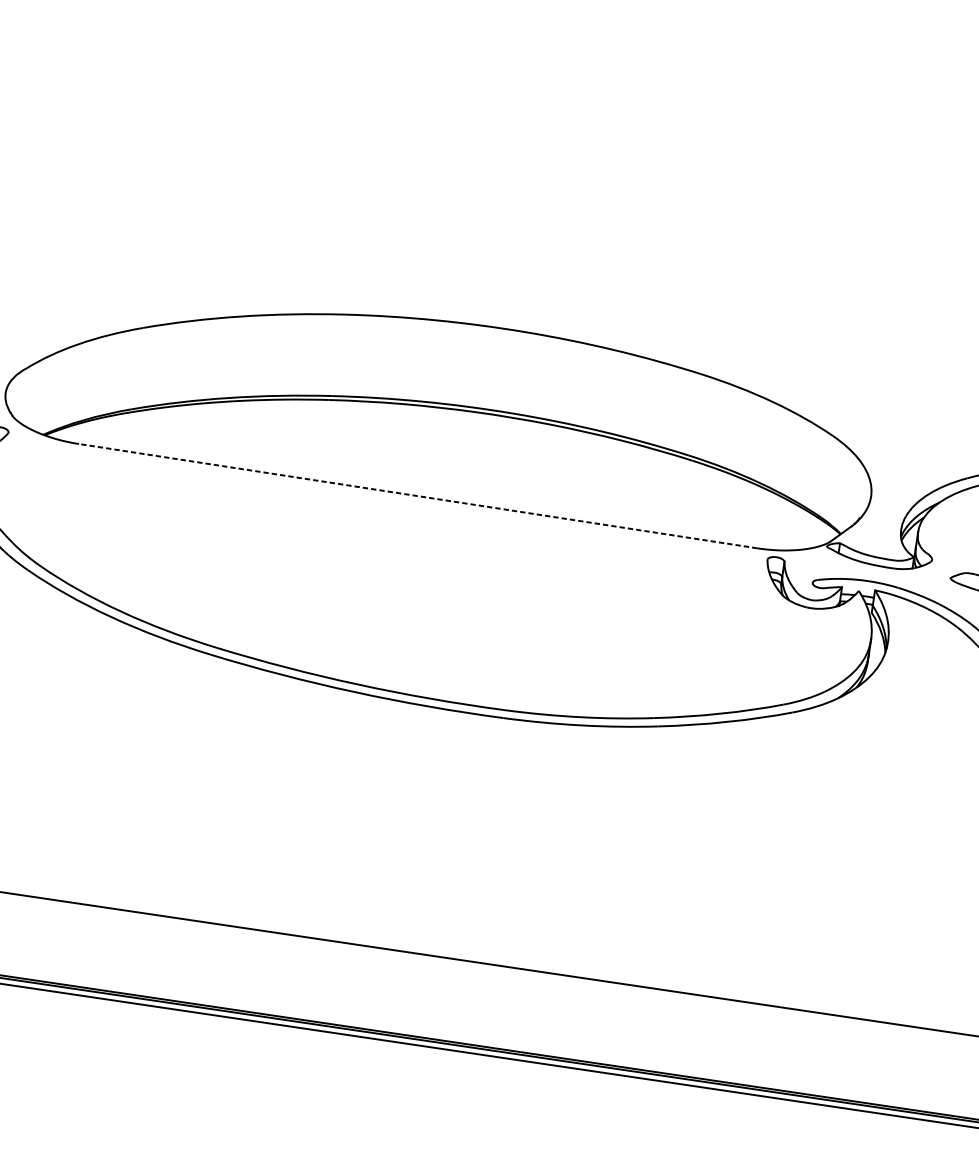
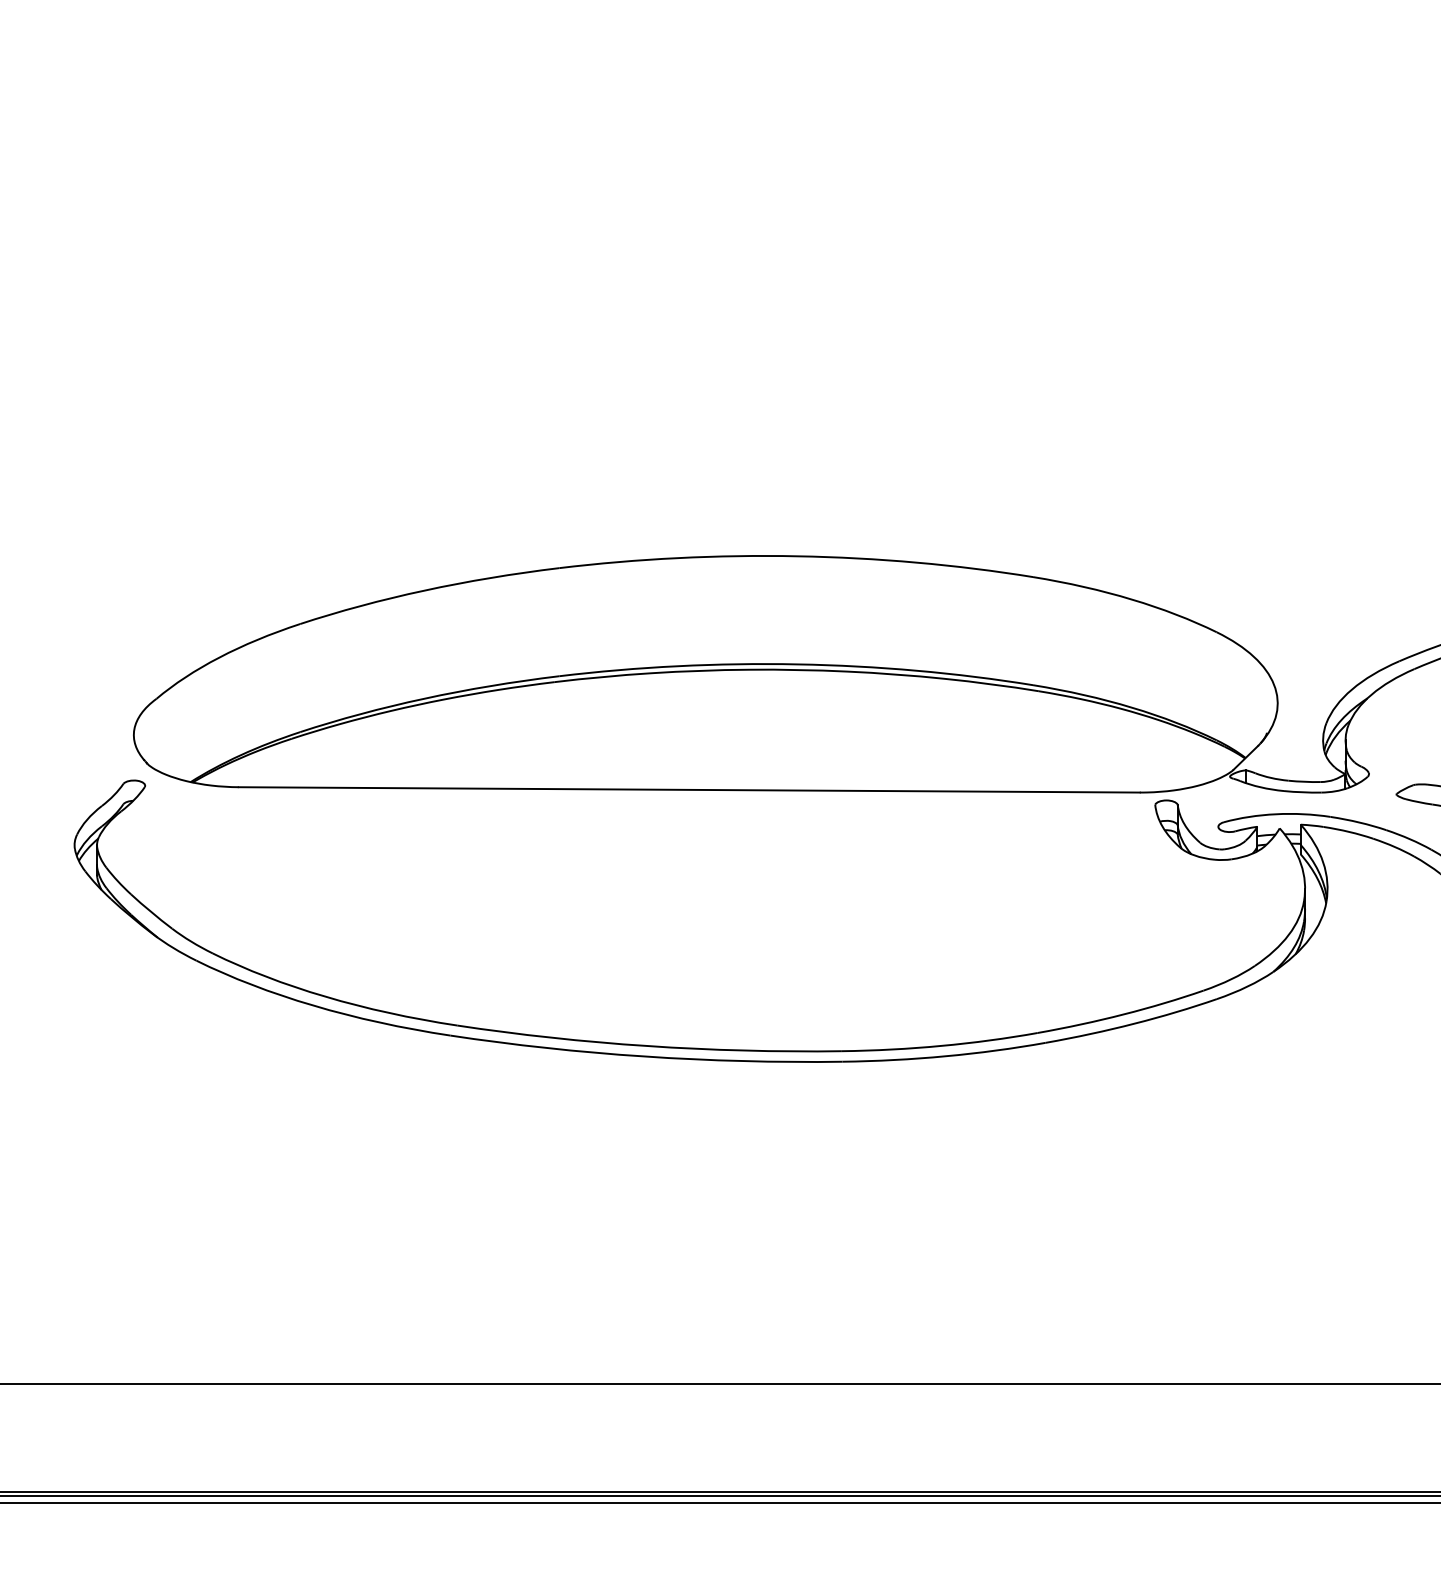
line: (418, 495) -> (689, 789), dashed -> solid

